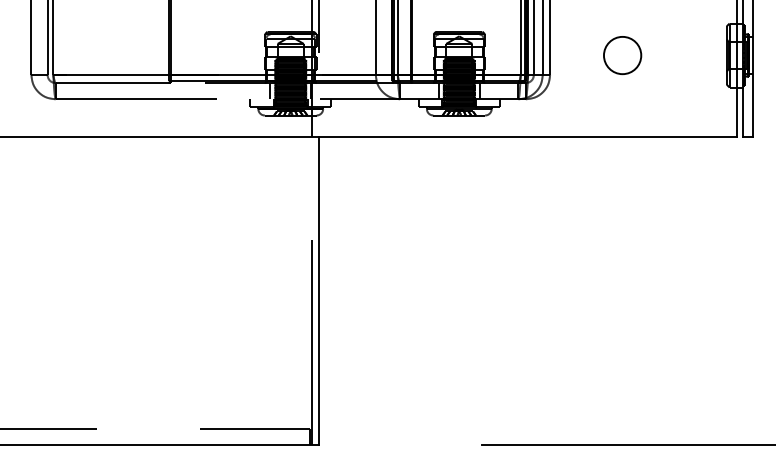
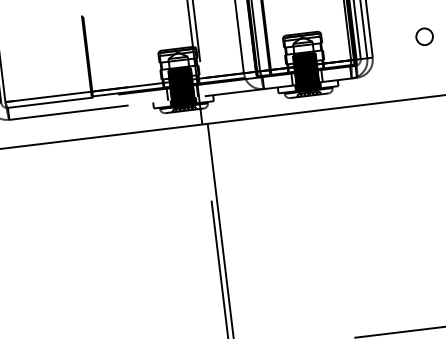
circle: (622, 55) -> (424, 36), size x0.6

